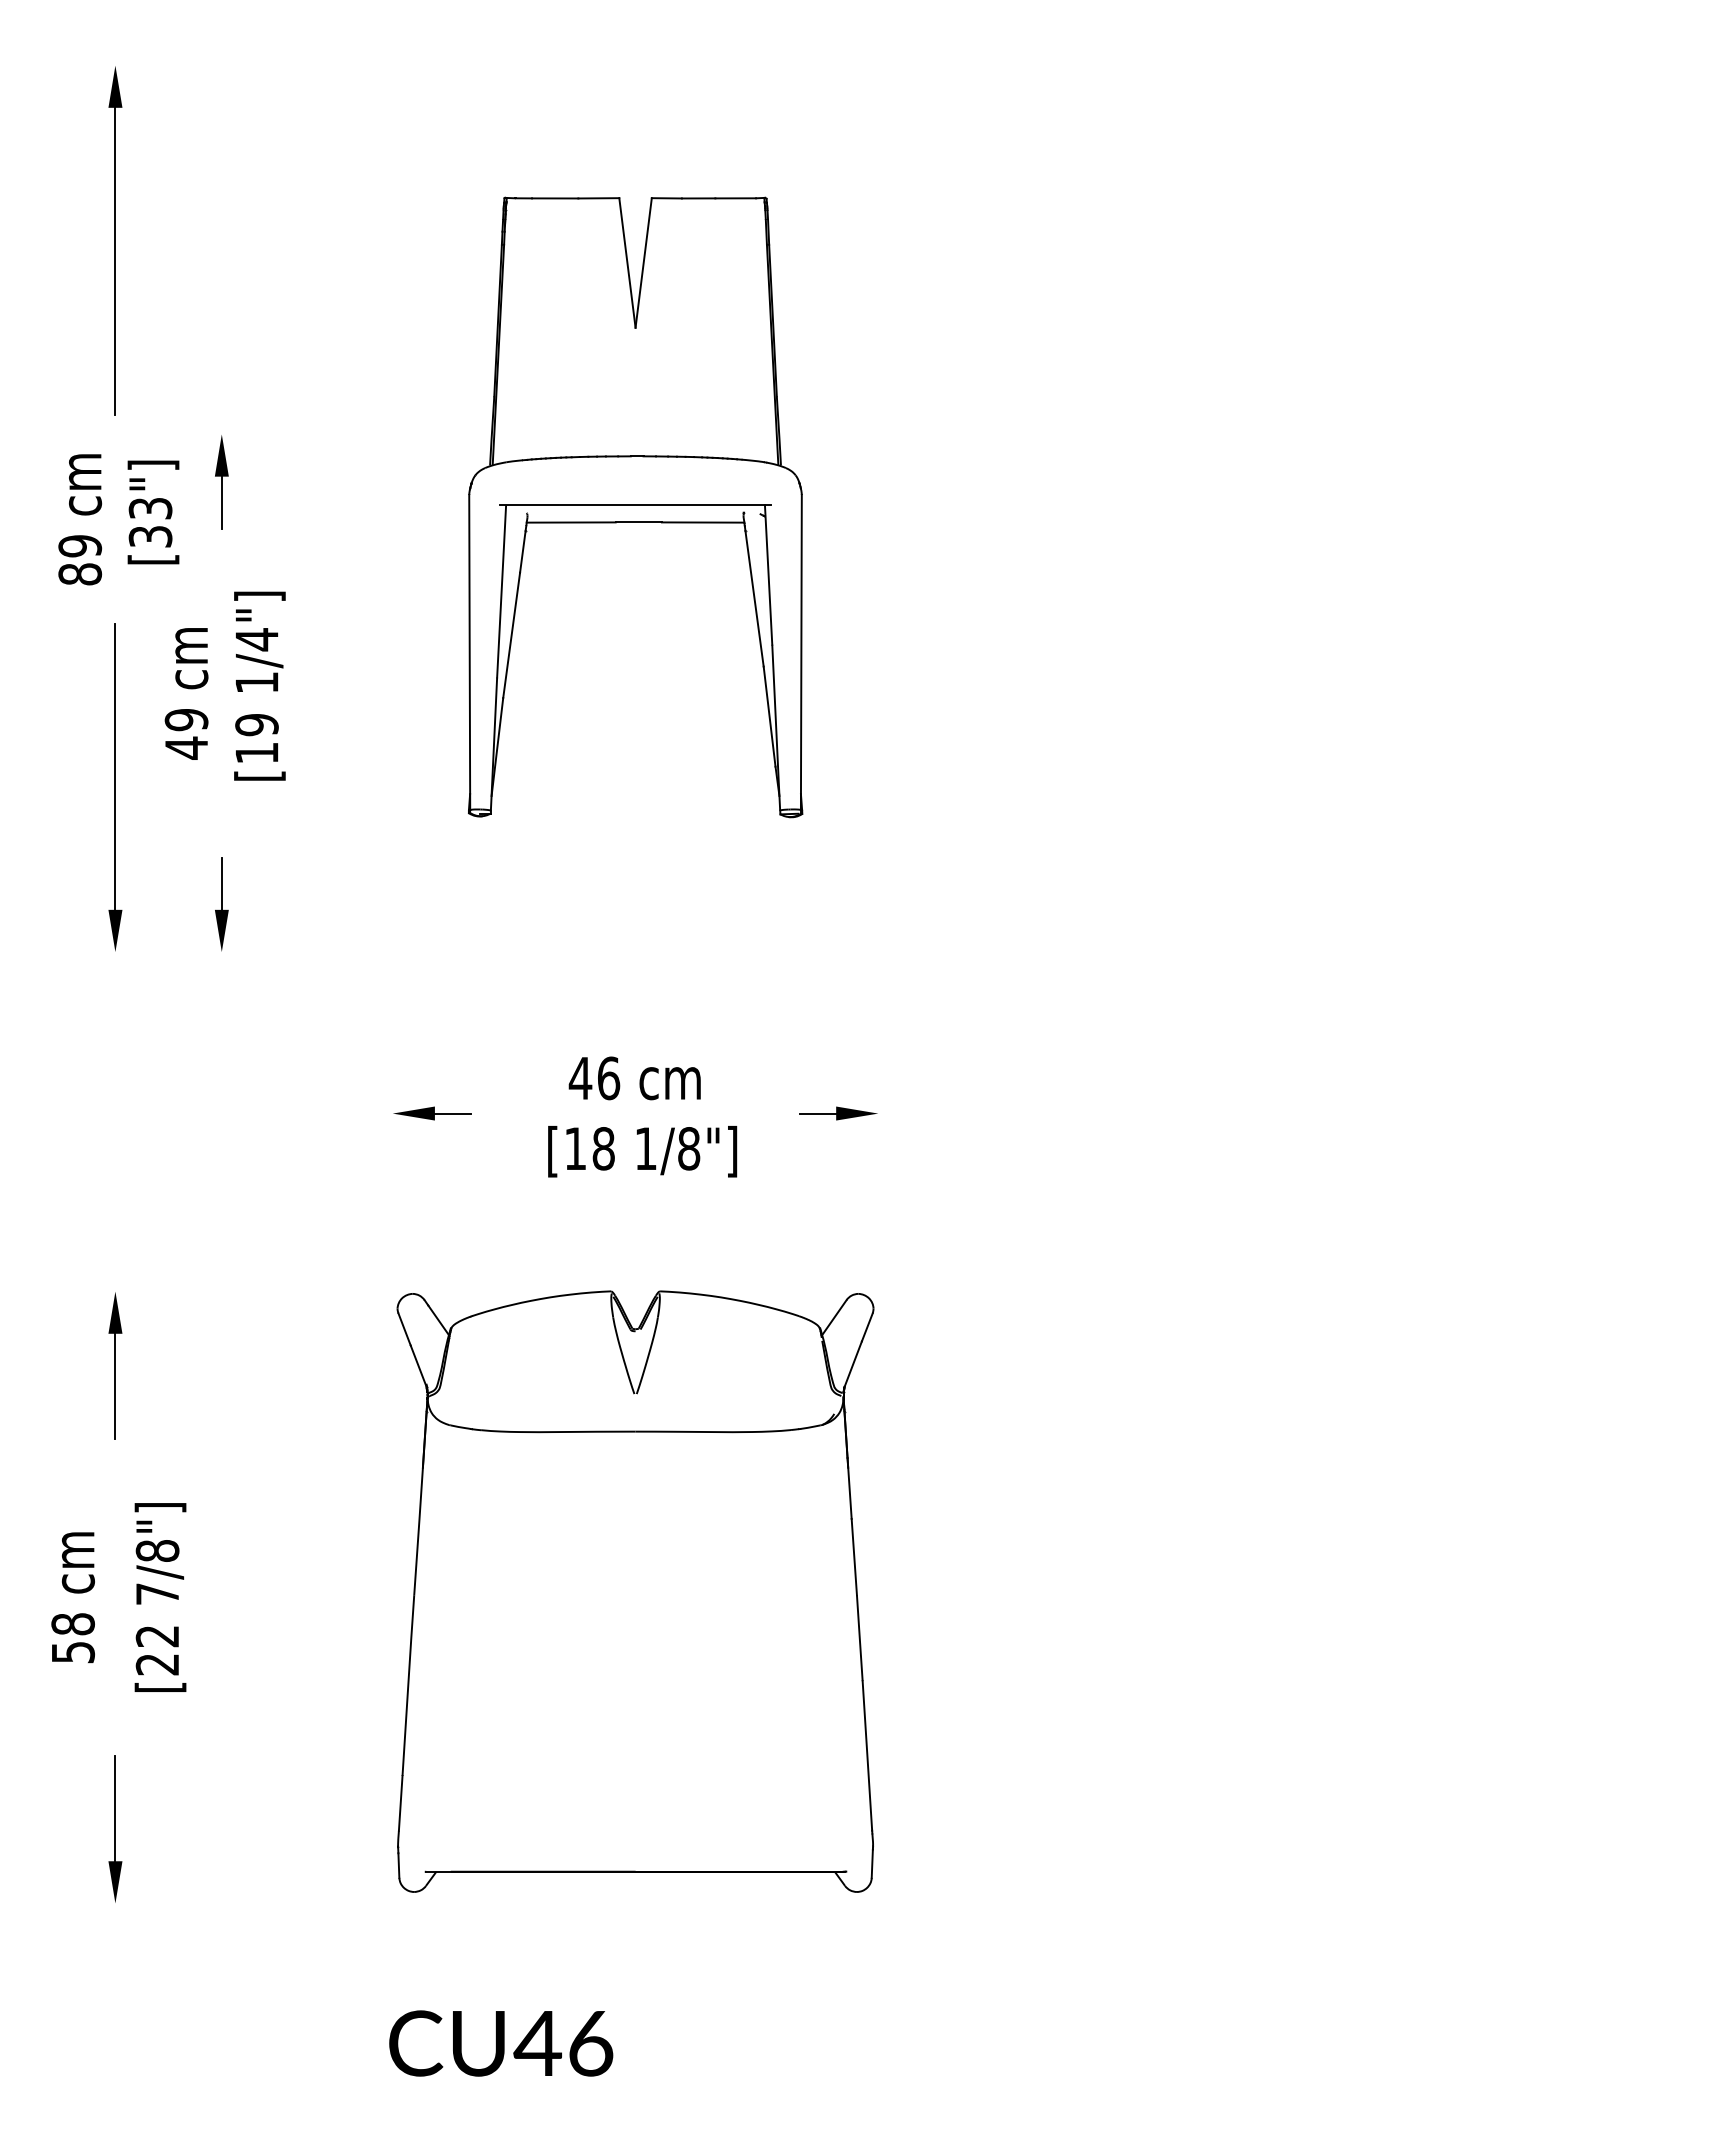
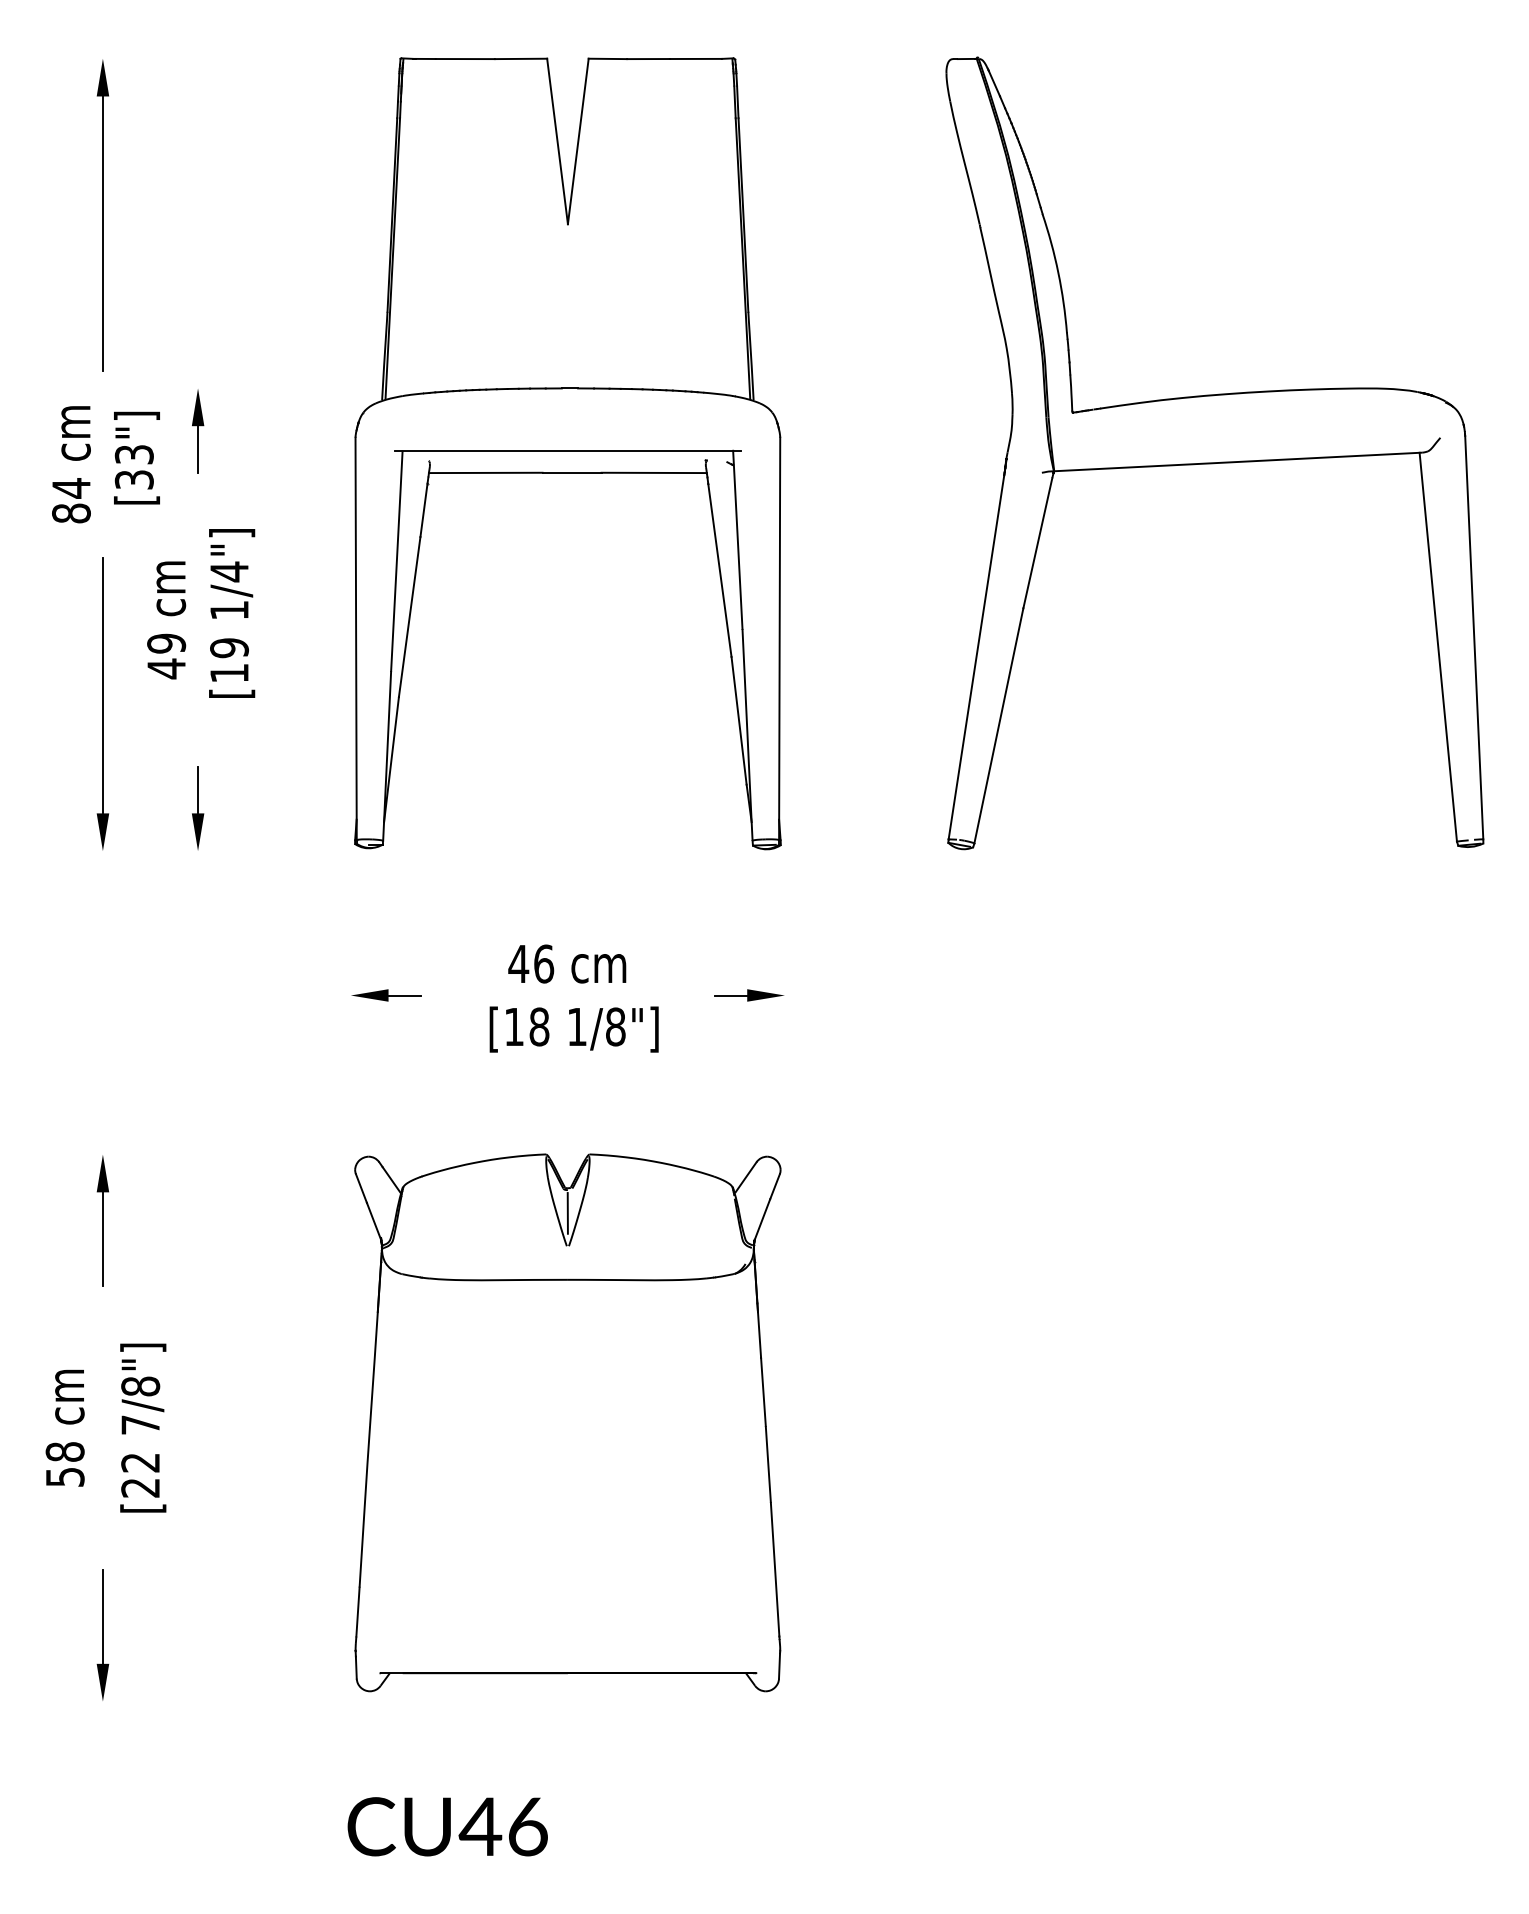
part: (1359, 506) -> (1215, 452), added
part: (635, 507) -> (567, 453), size x1.43
text: (80, 546) -> (71, 488), 89 -> 84
line: (635, 1357) -> (567, 1213), added

